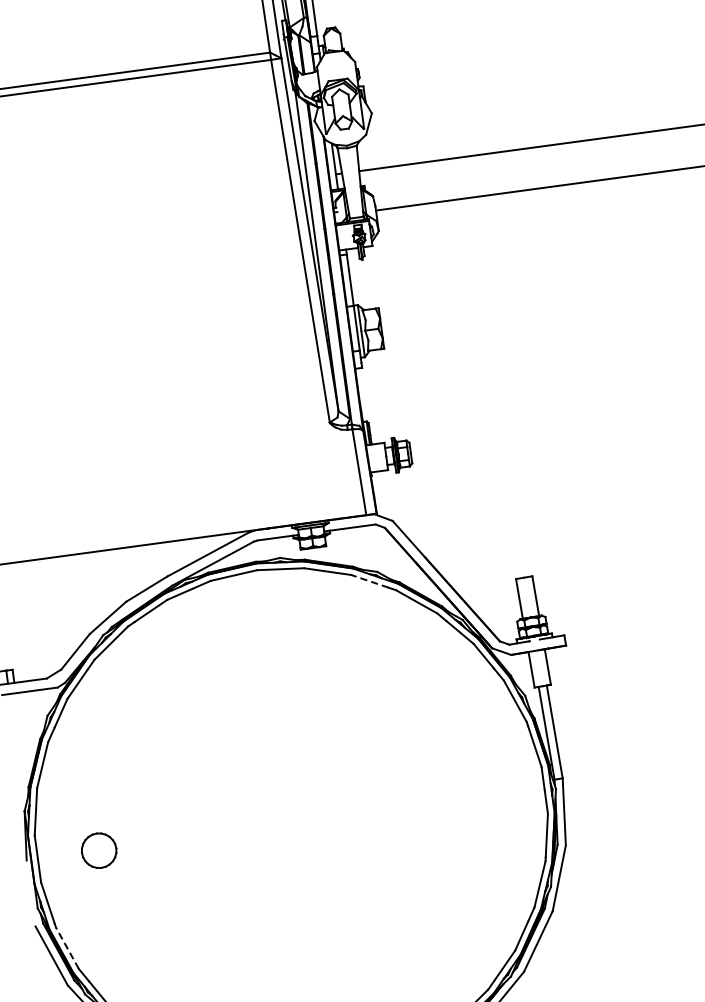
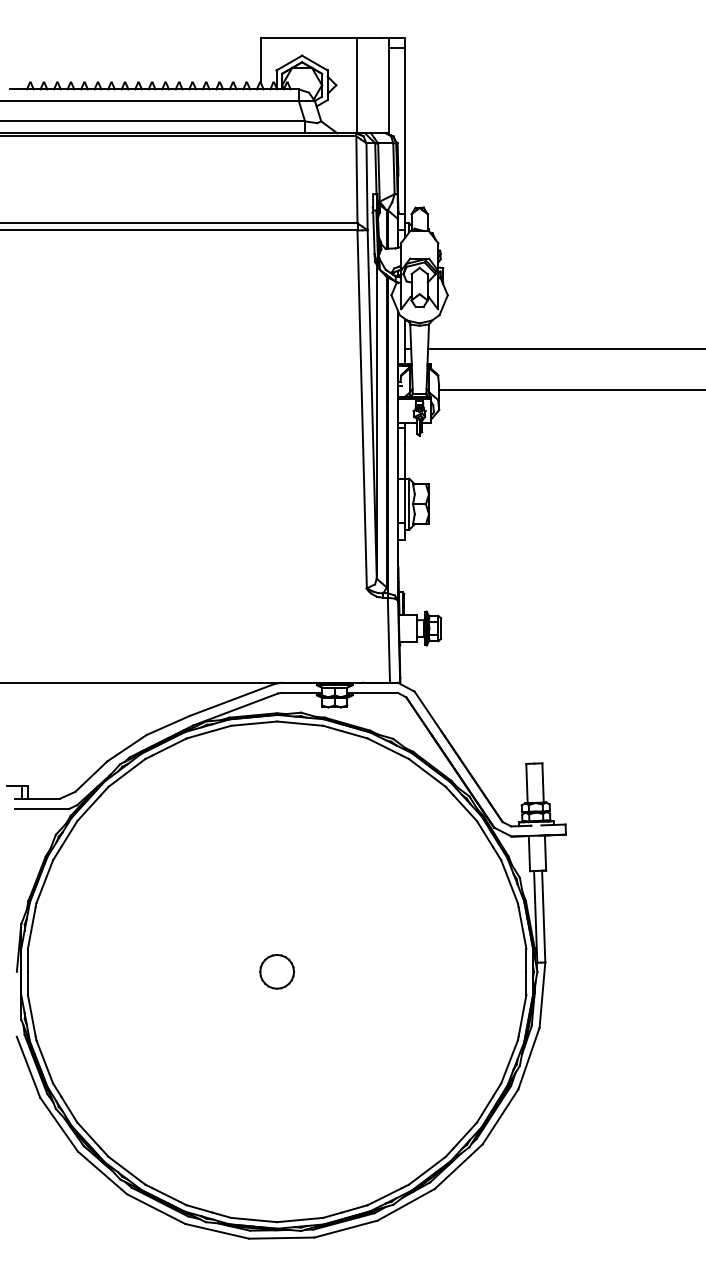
line: (369, 580) -> (384, 746), dashed -> solid
part: (98, 850) -> (276, 971), moved
line: (67, 947) -> (44, 1061), dashed -> solid

